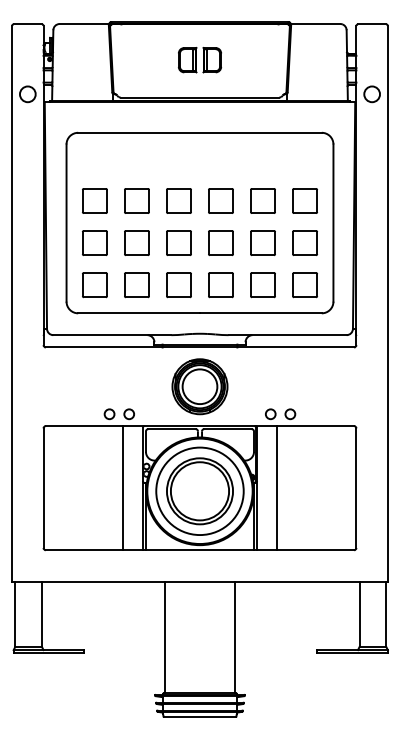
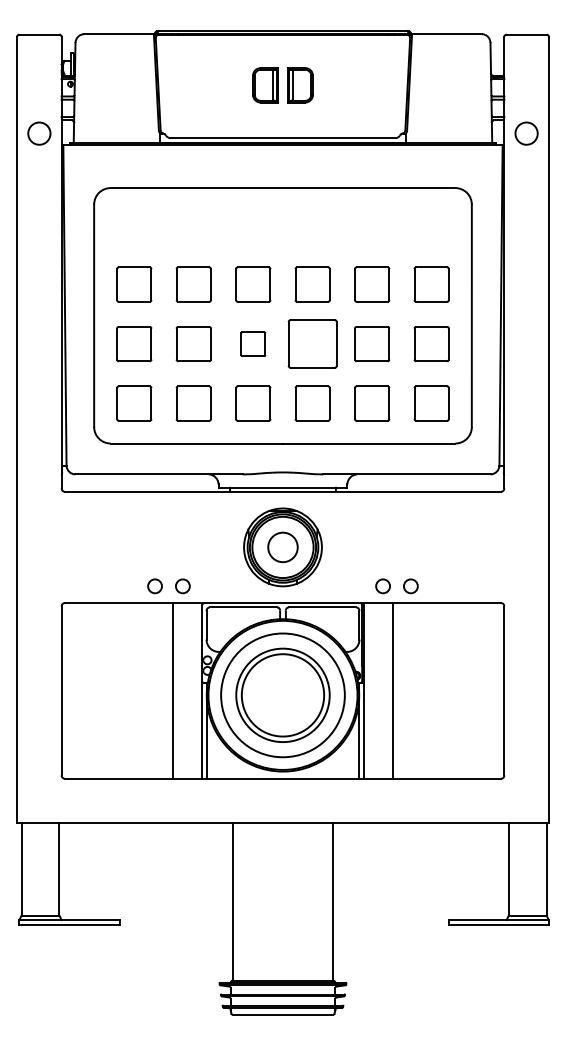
part: (179, 243) -> (253, 344), size x0.7
part: (220, 243) -> (312, 344), size x1.4
circle: (199, 386) -> (282, 547), size x0.6

